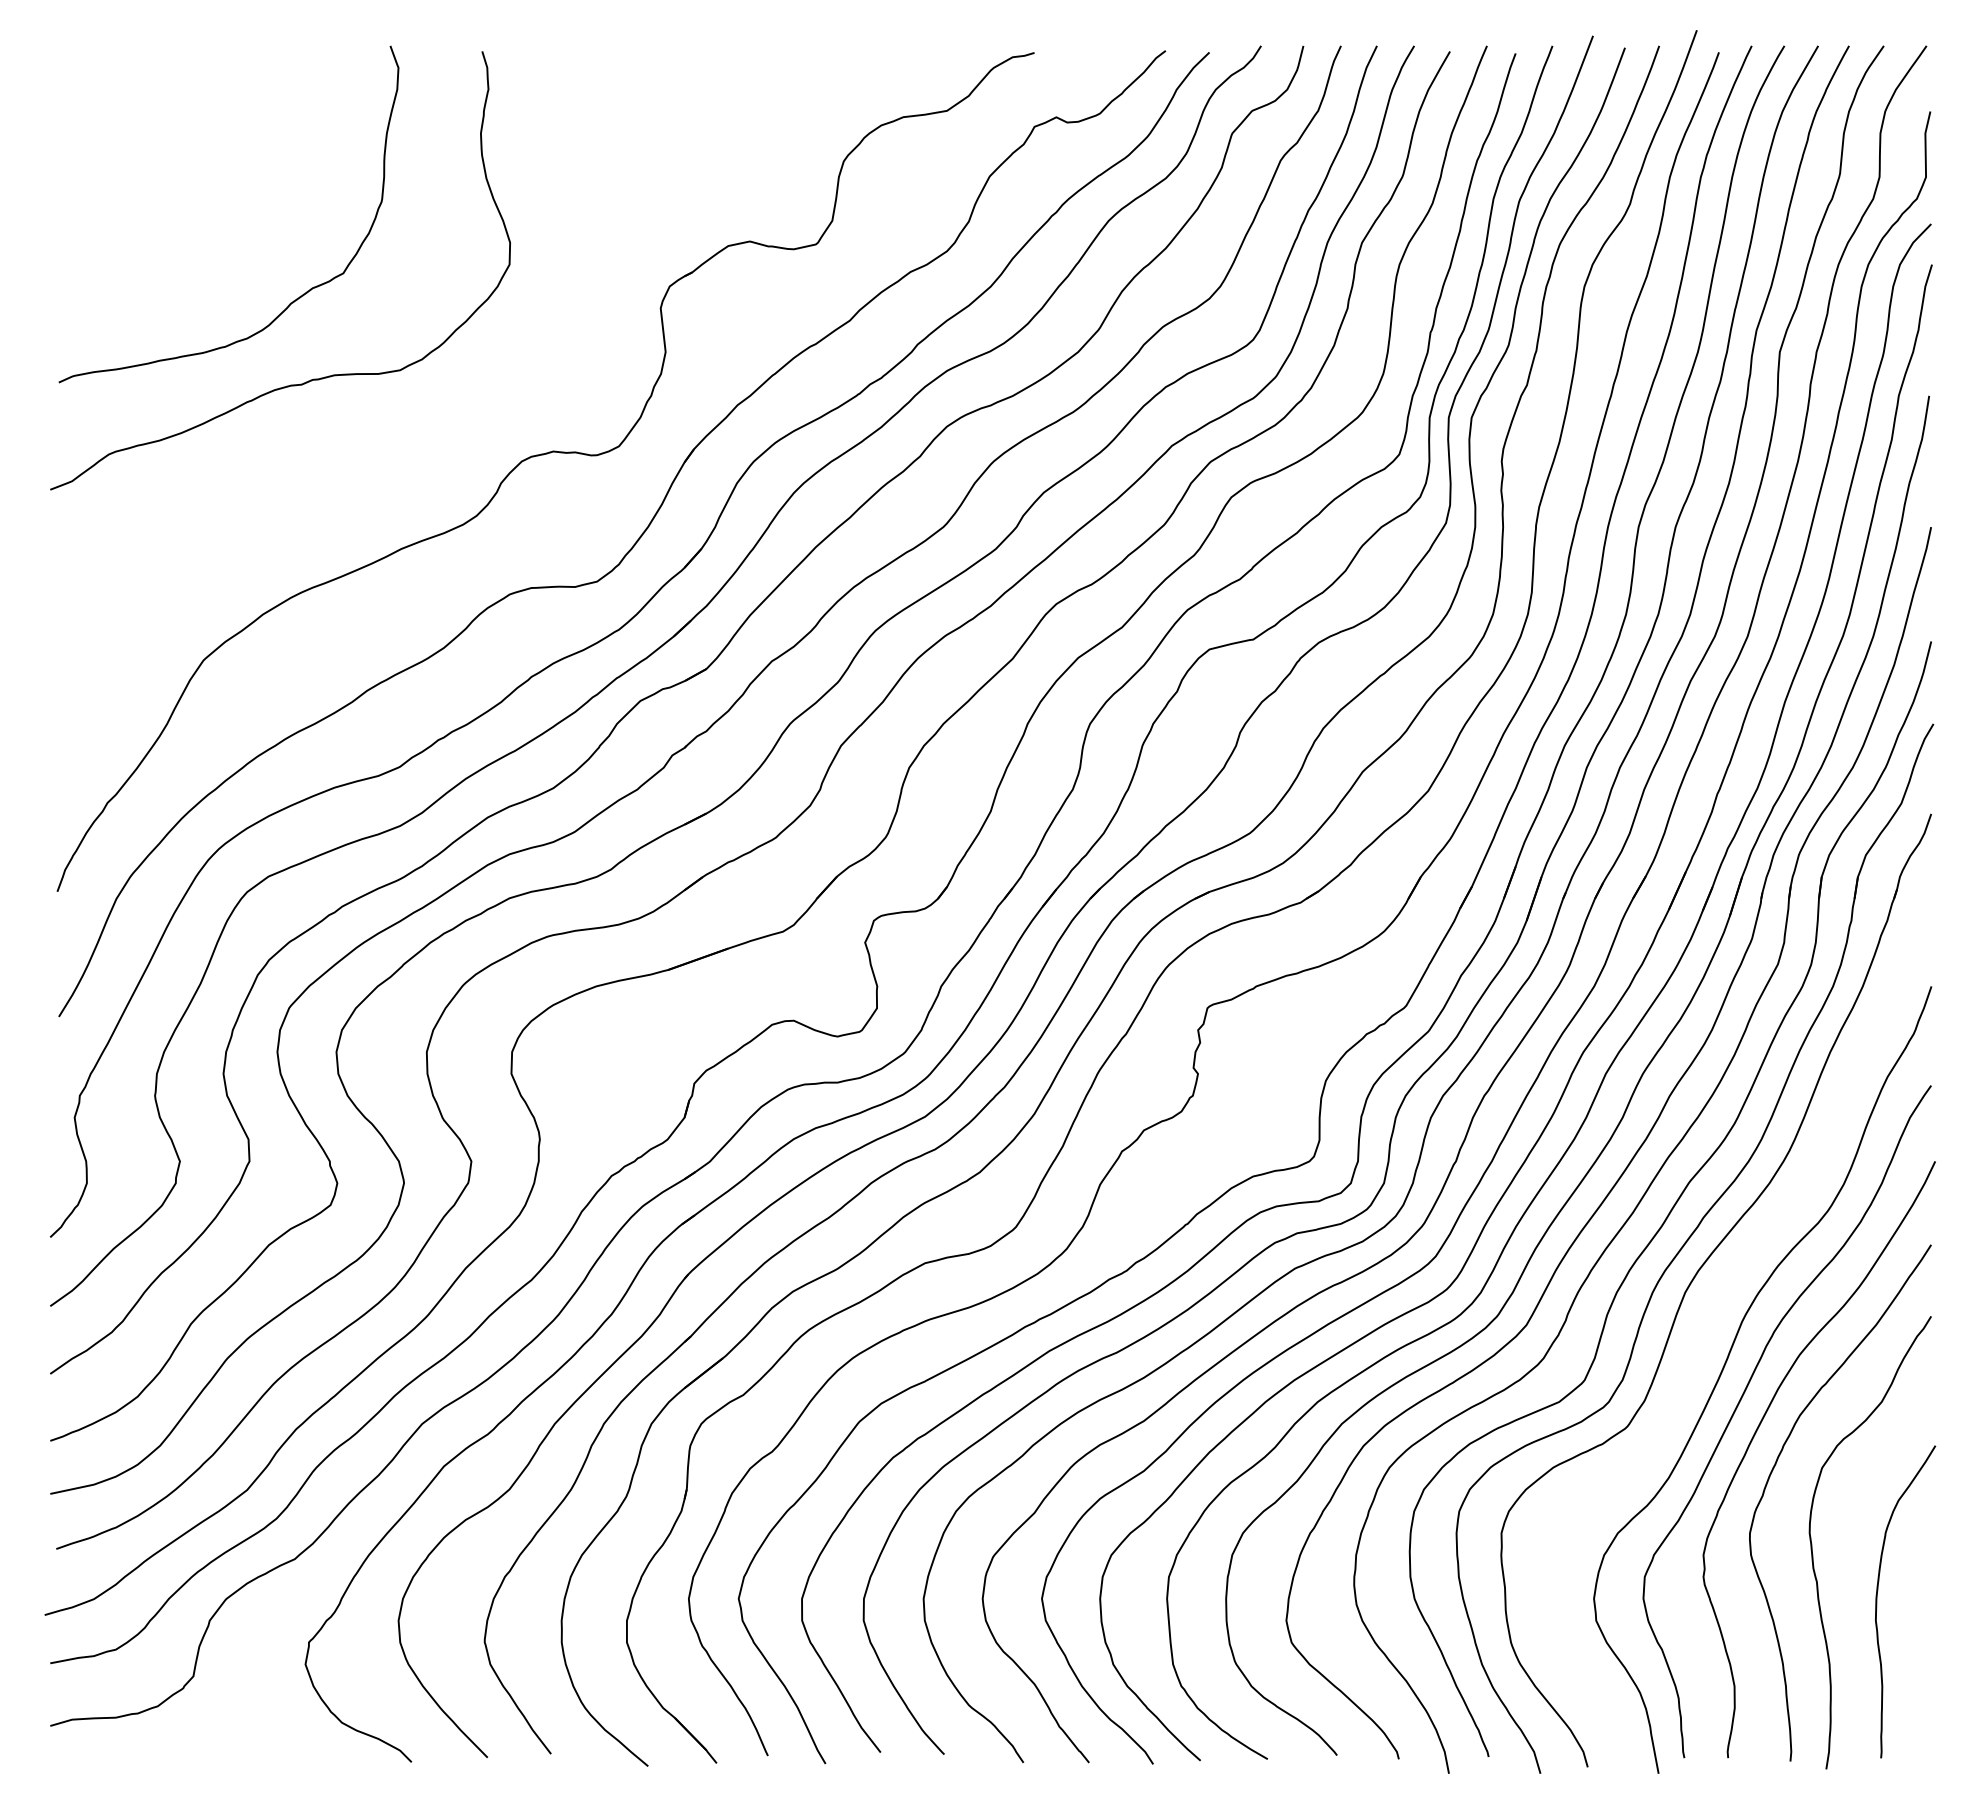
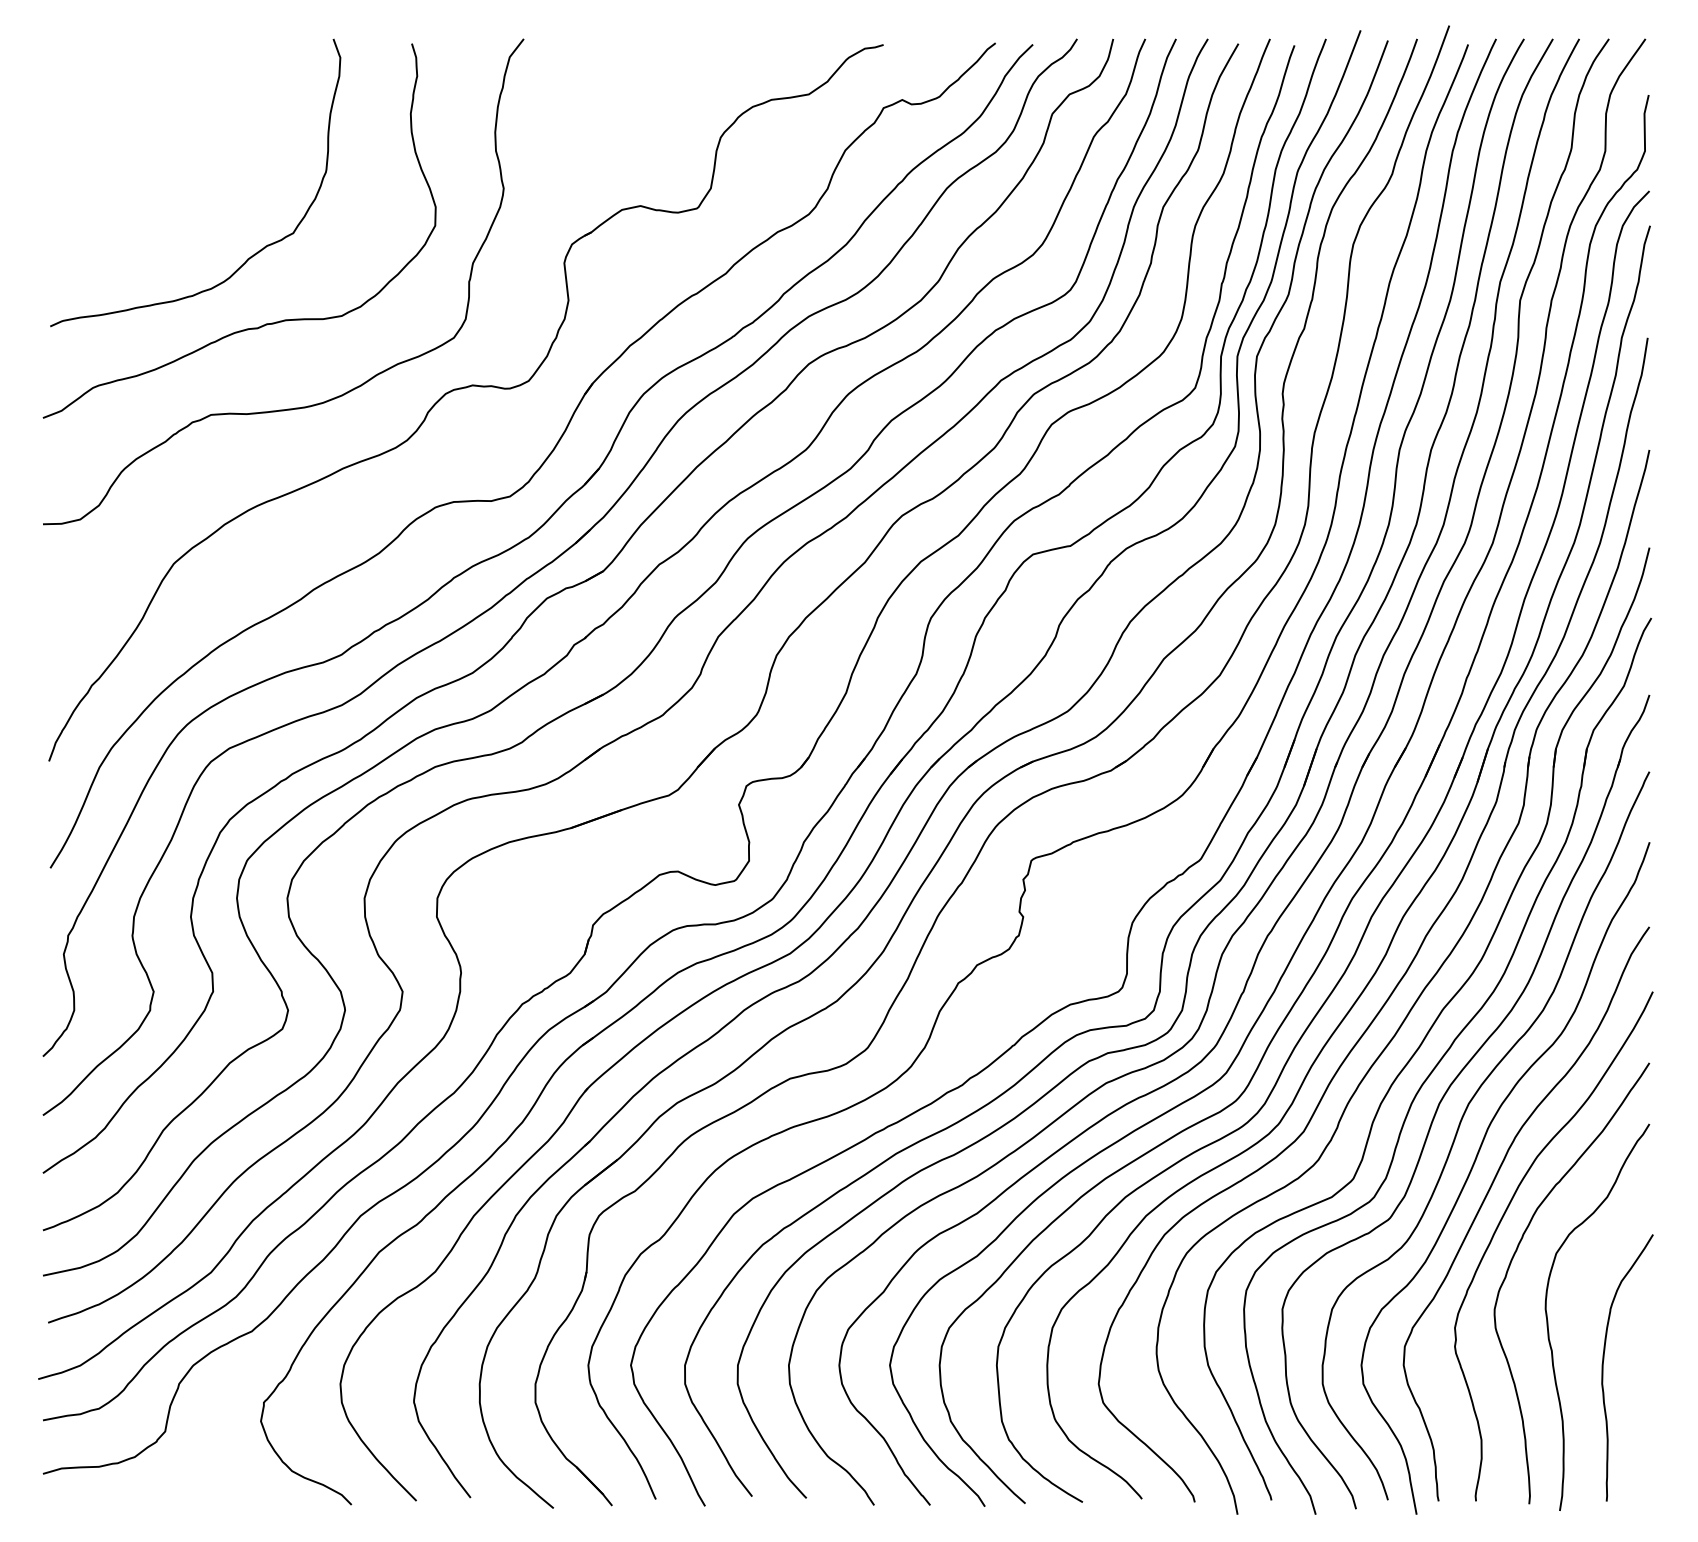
curve: (367, 473) -> (313, 404), added
curve: (1709, 1319) -> (1460, 1126), added

